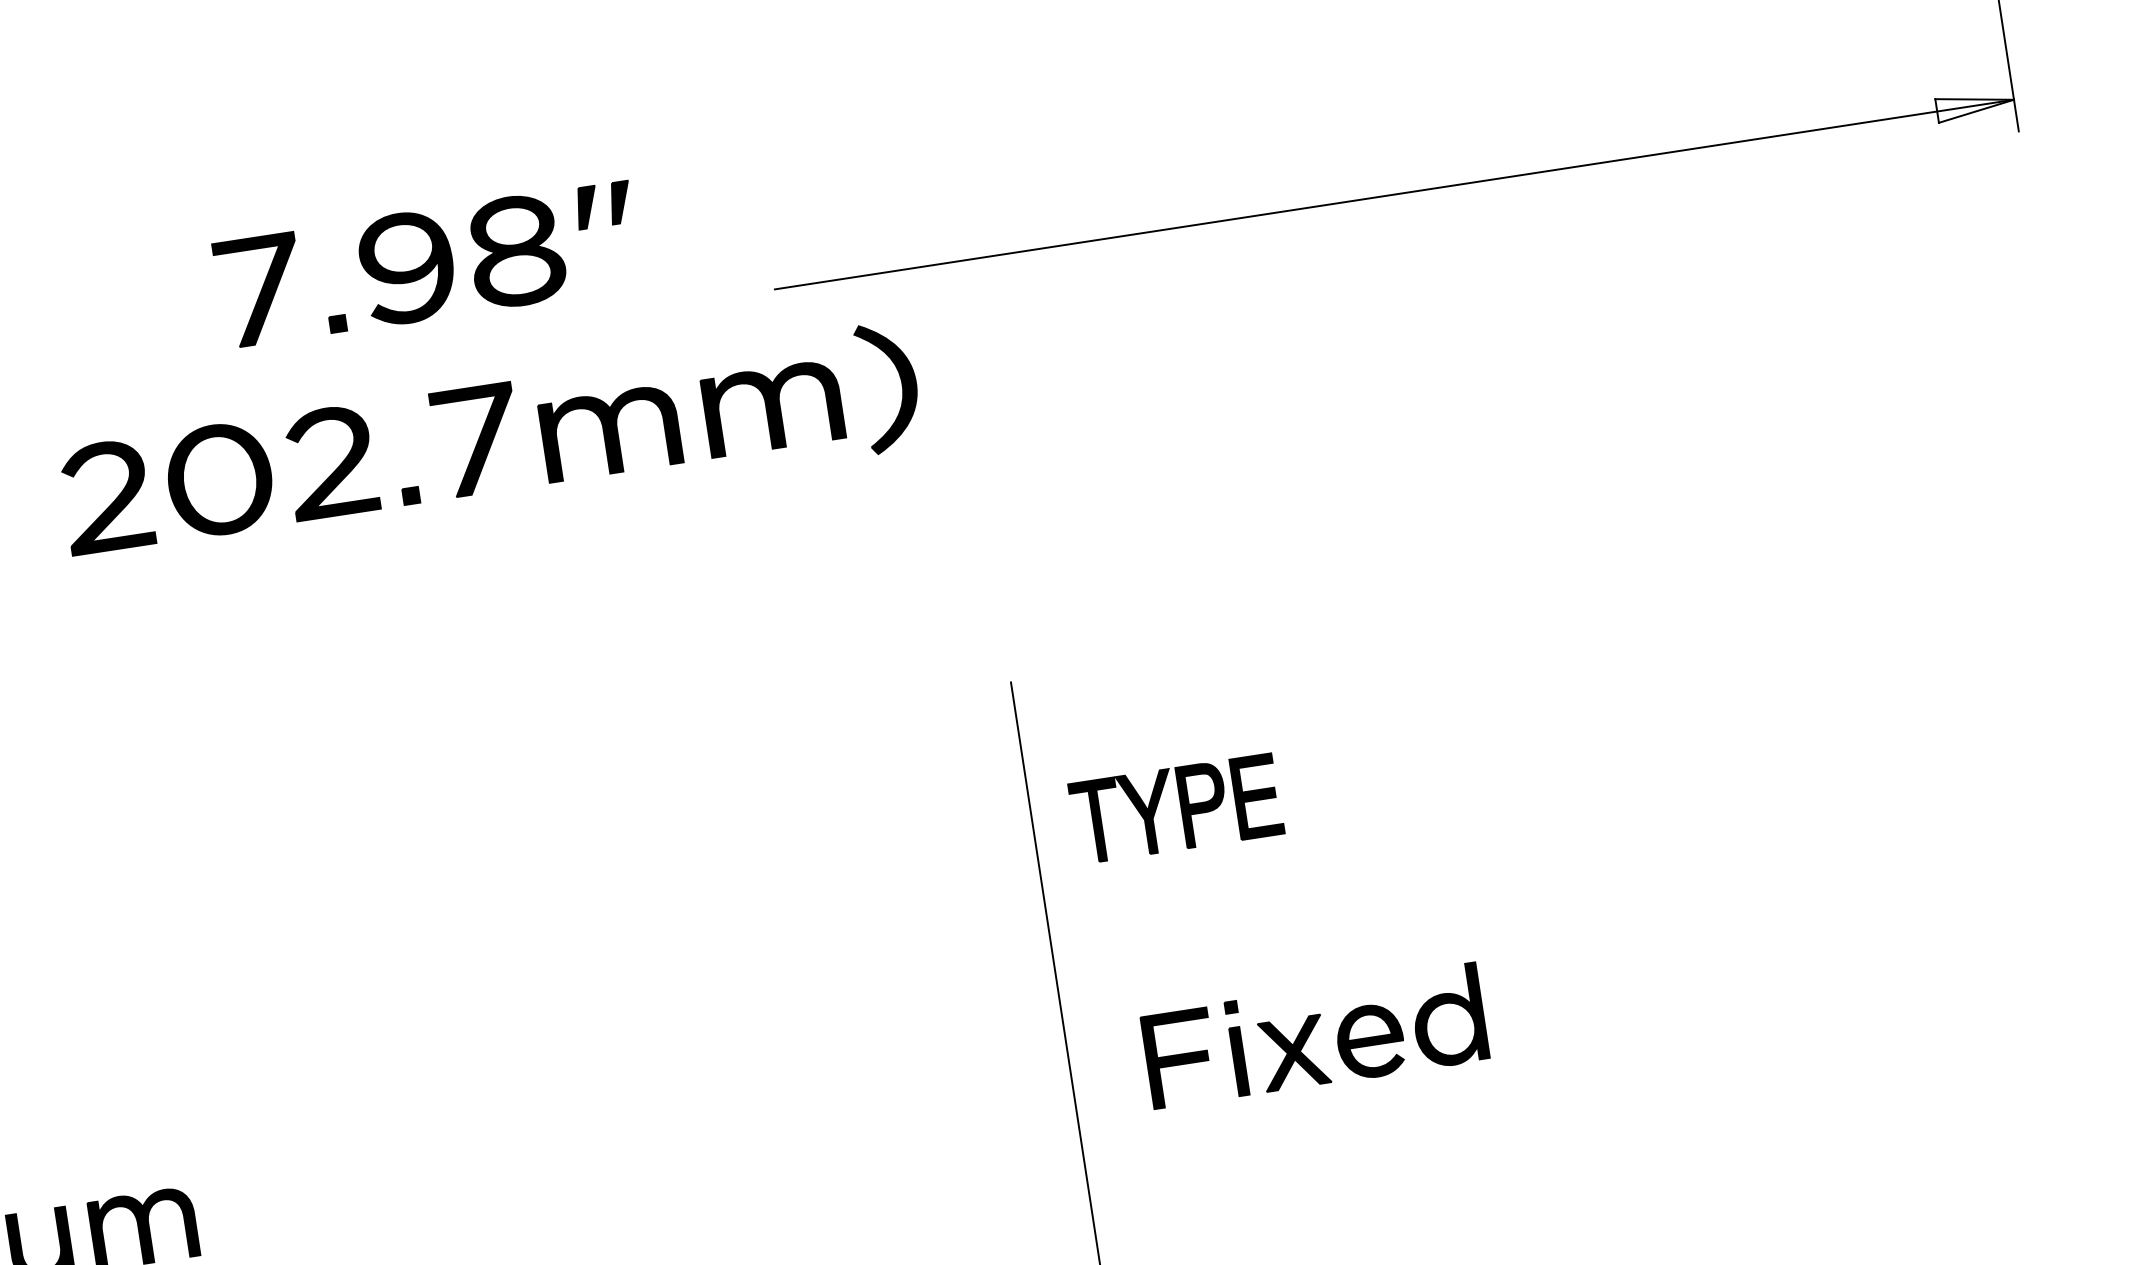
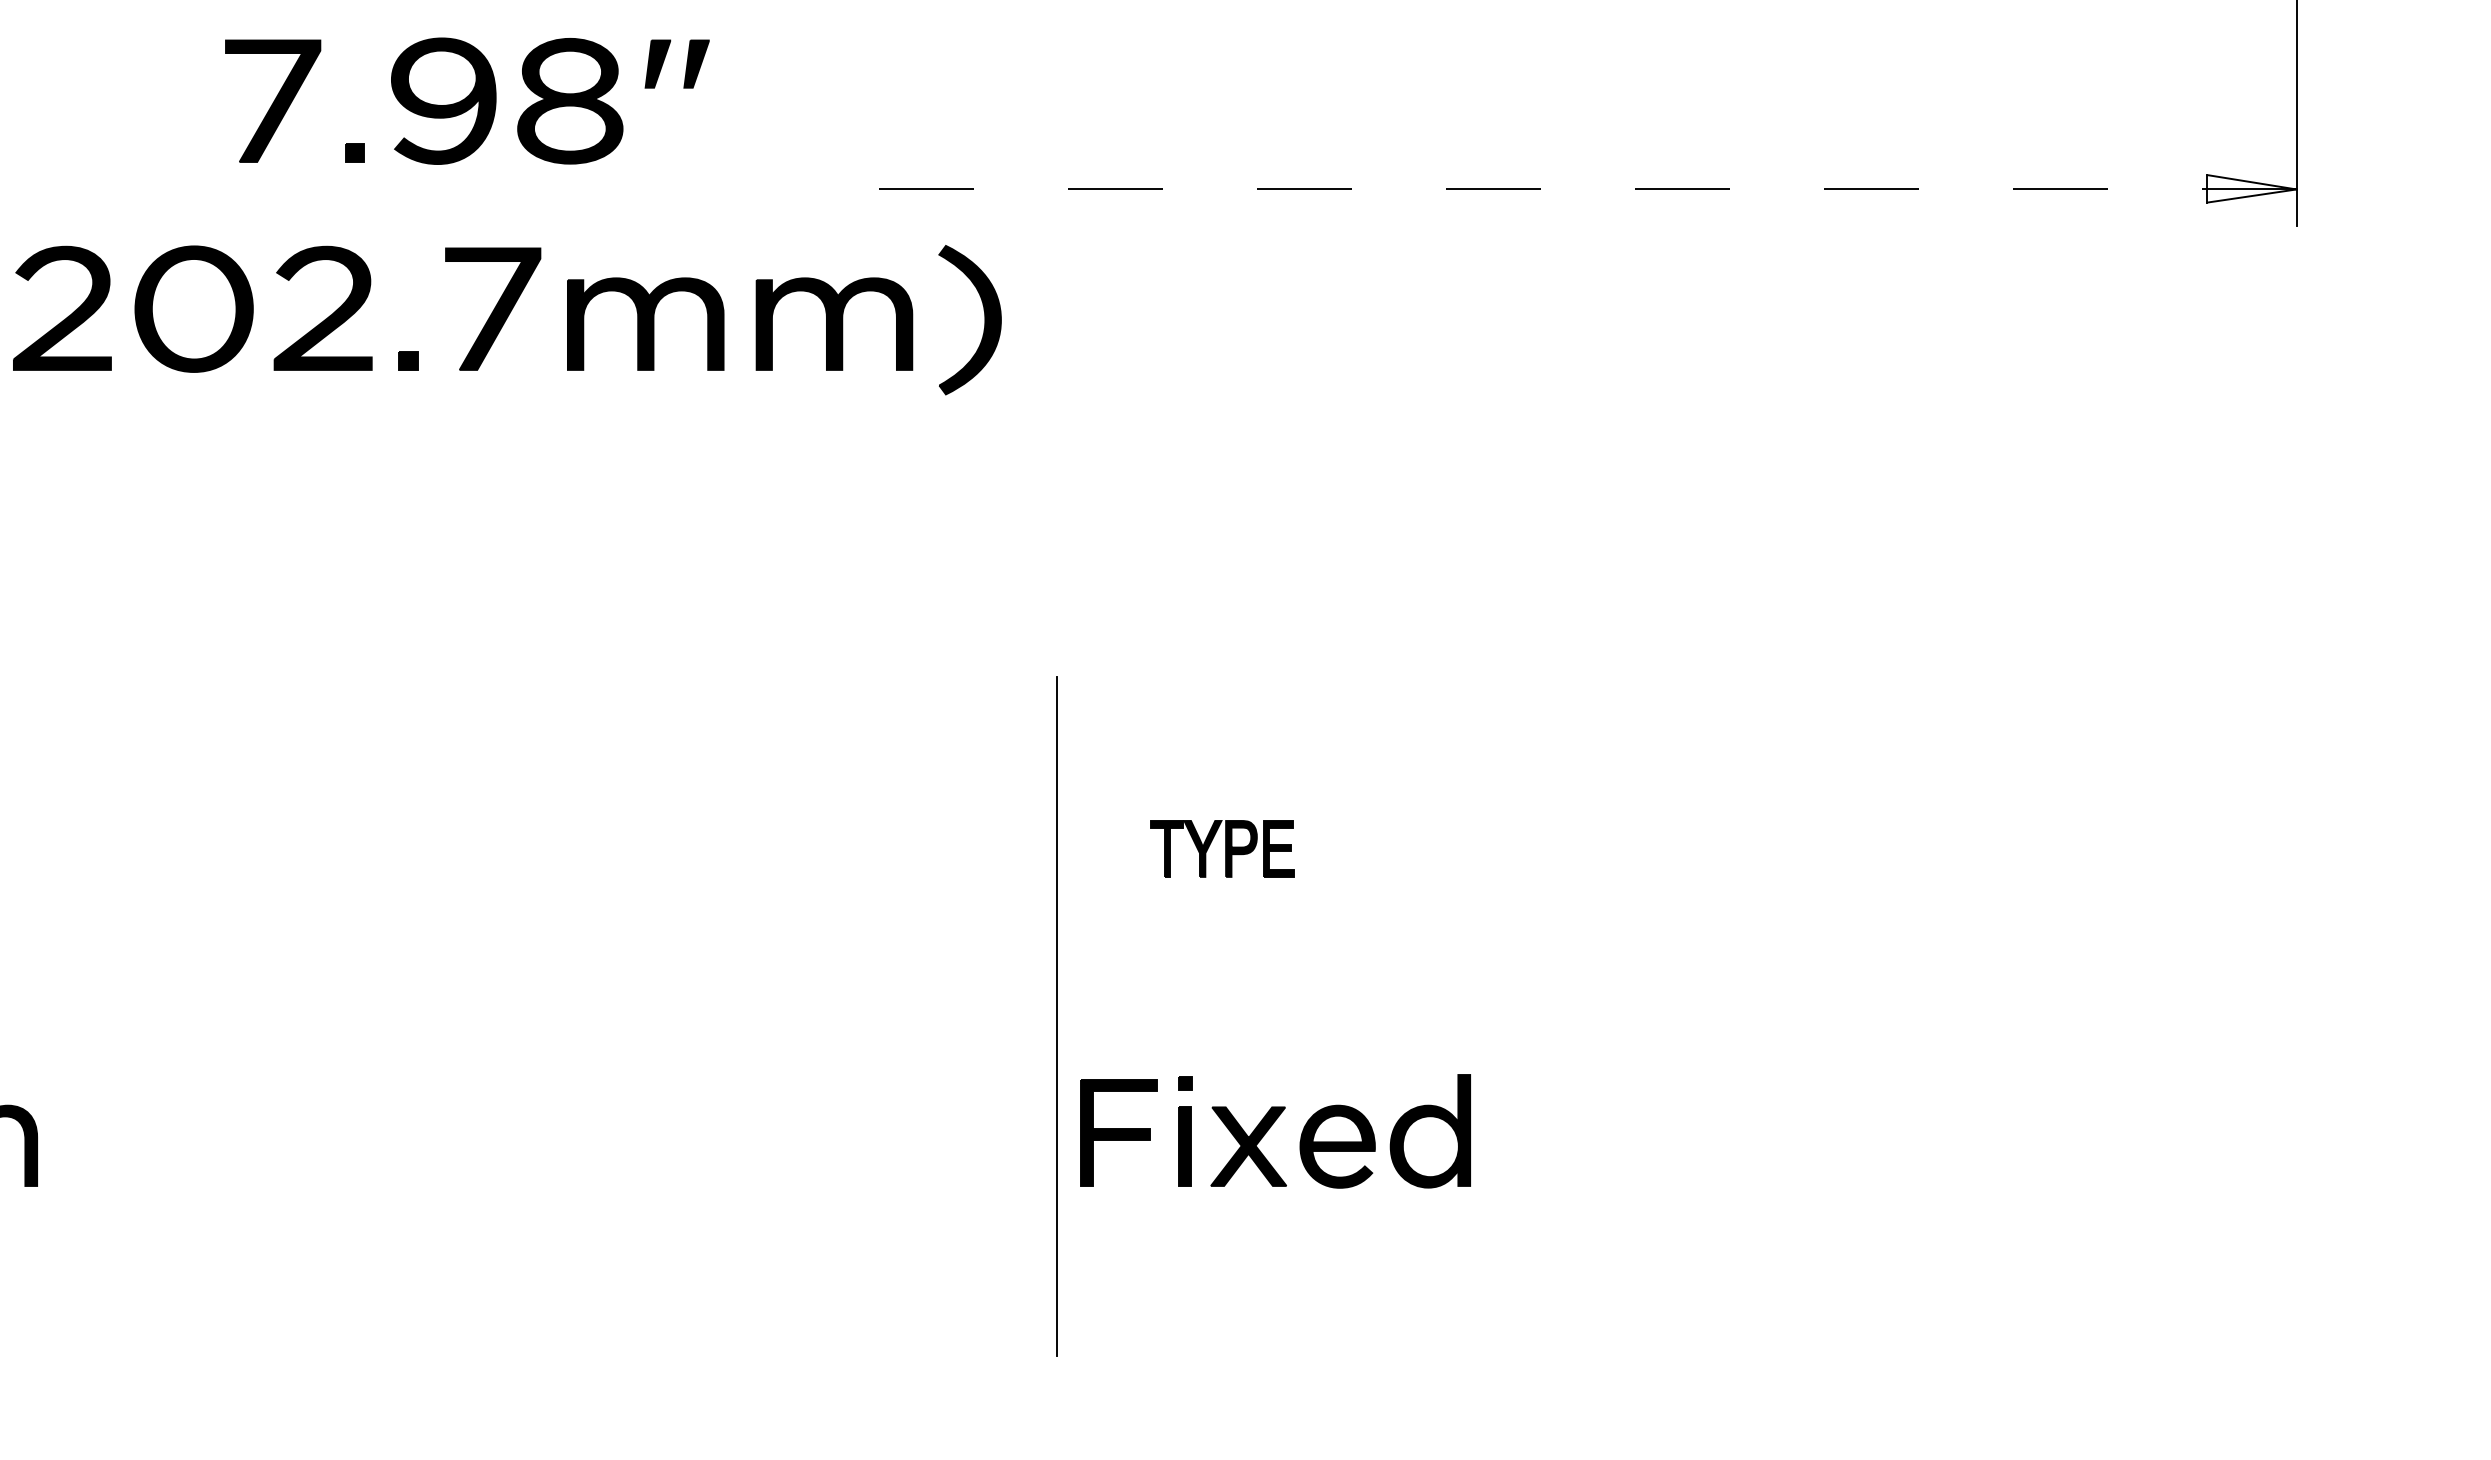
line: (1394, 194) -> (1576, 189), solid -> dashed
part: (1176, 808) -> (1222, 848), size x0.6
part: (1315, 1036) -> (1275, 1131), moved

